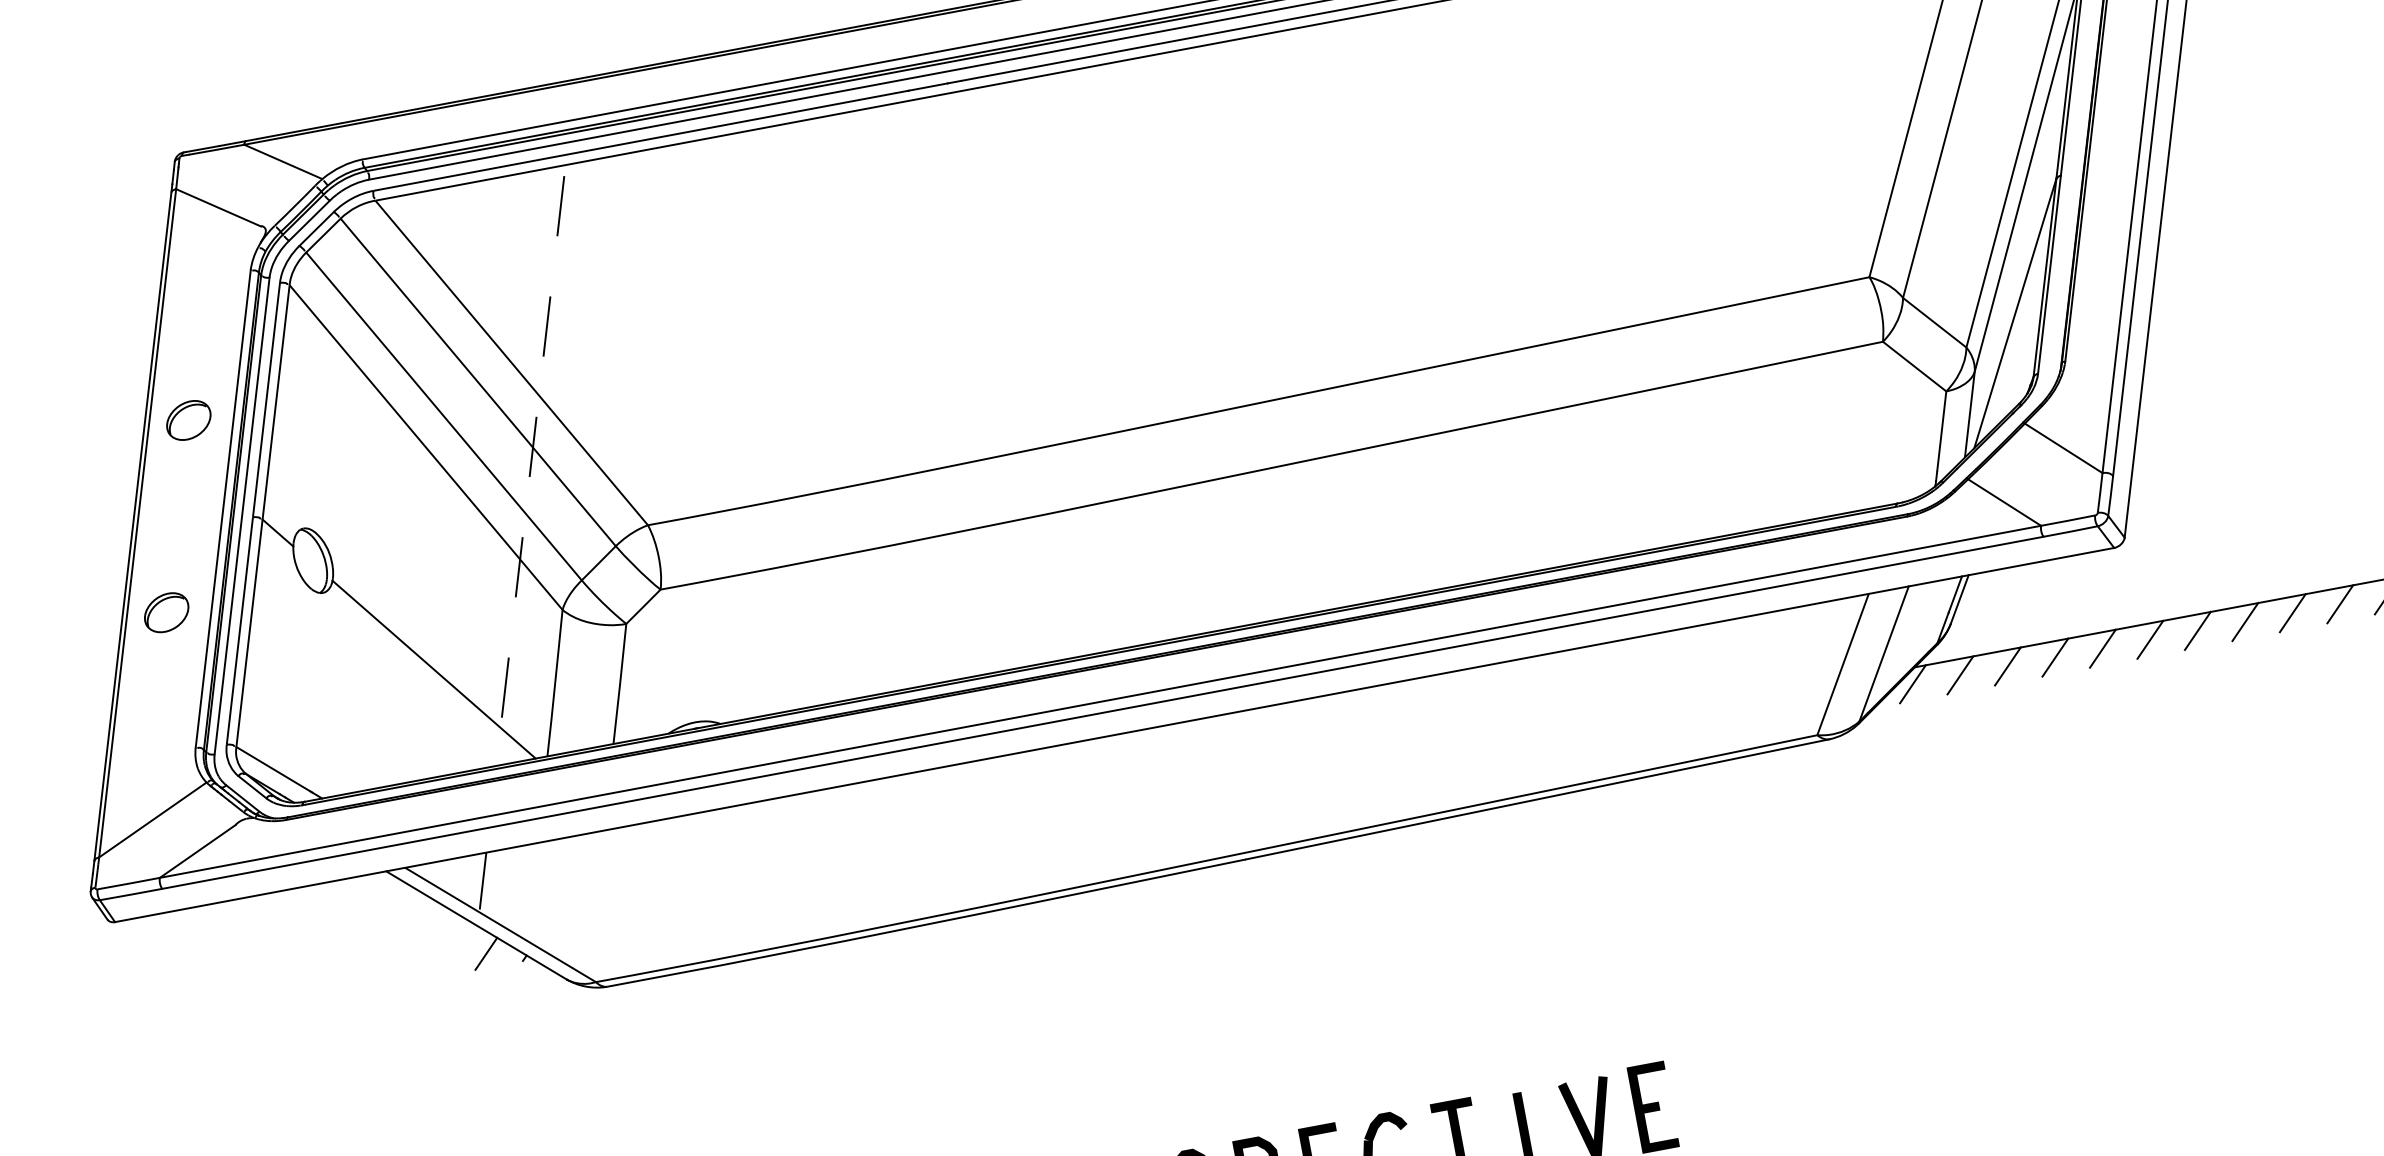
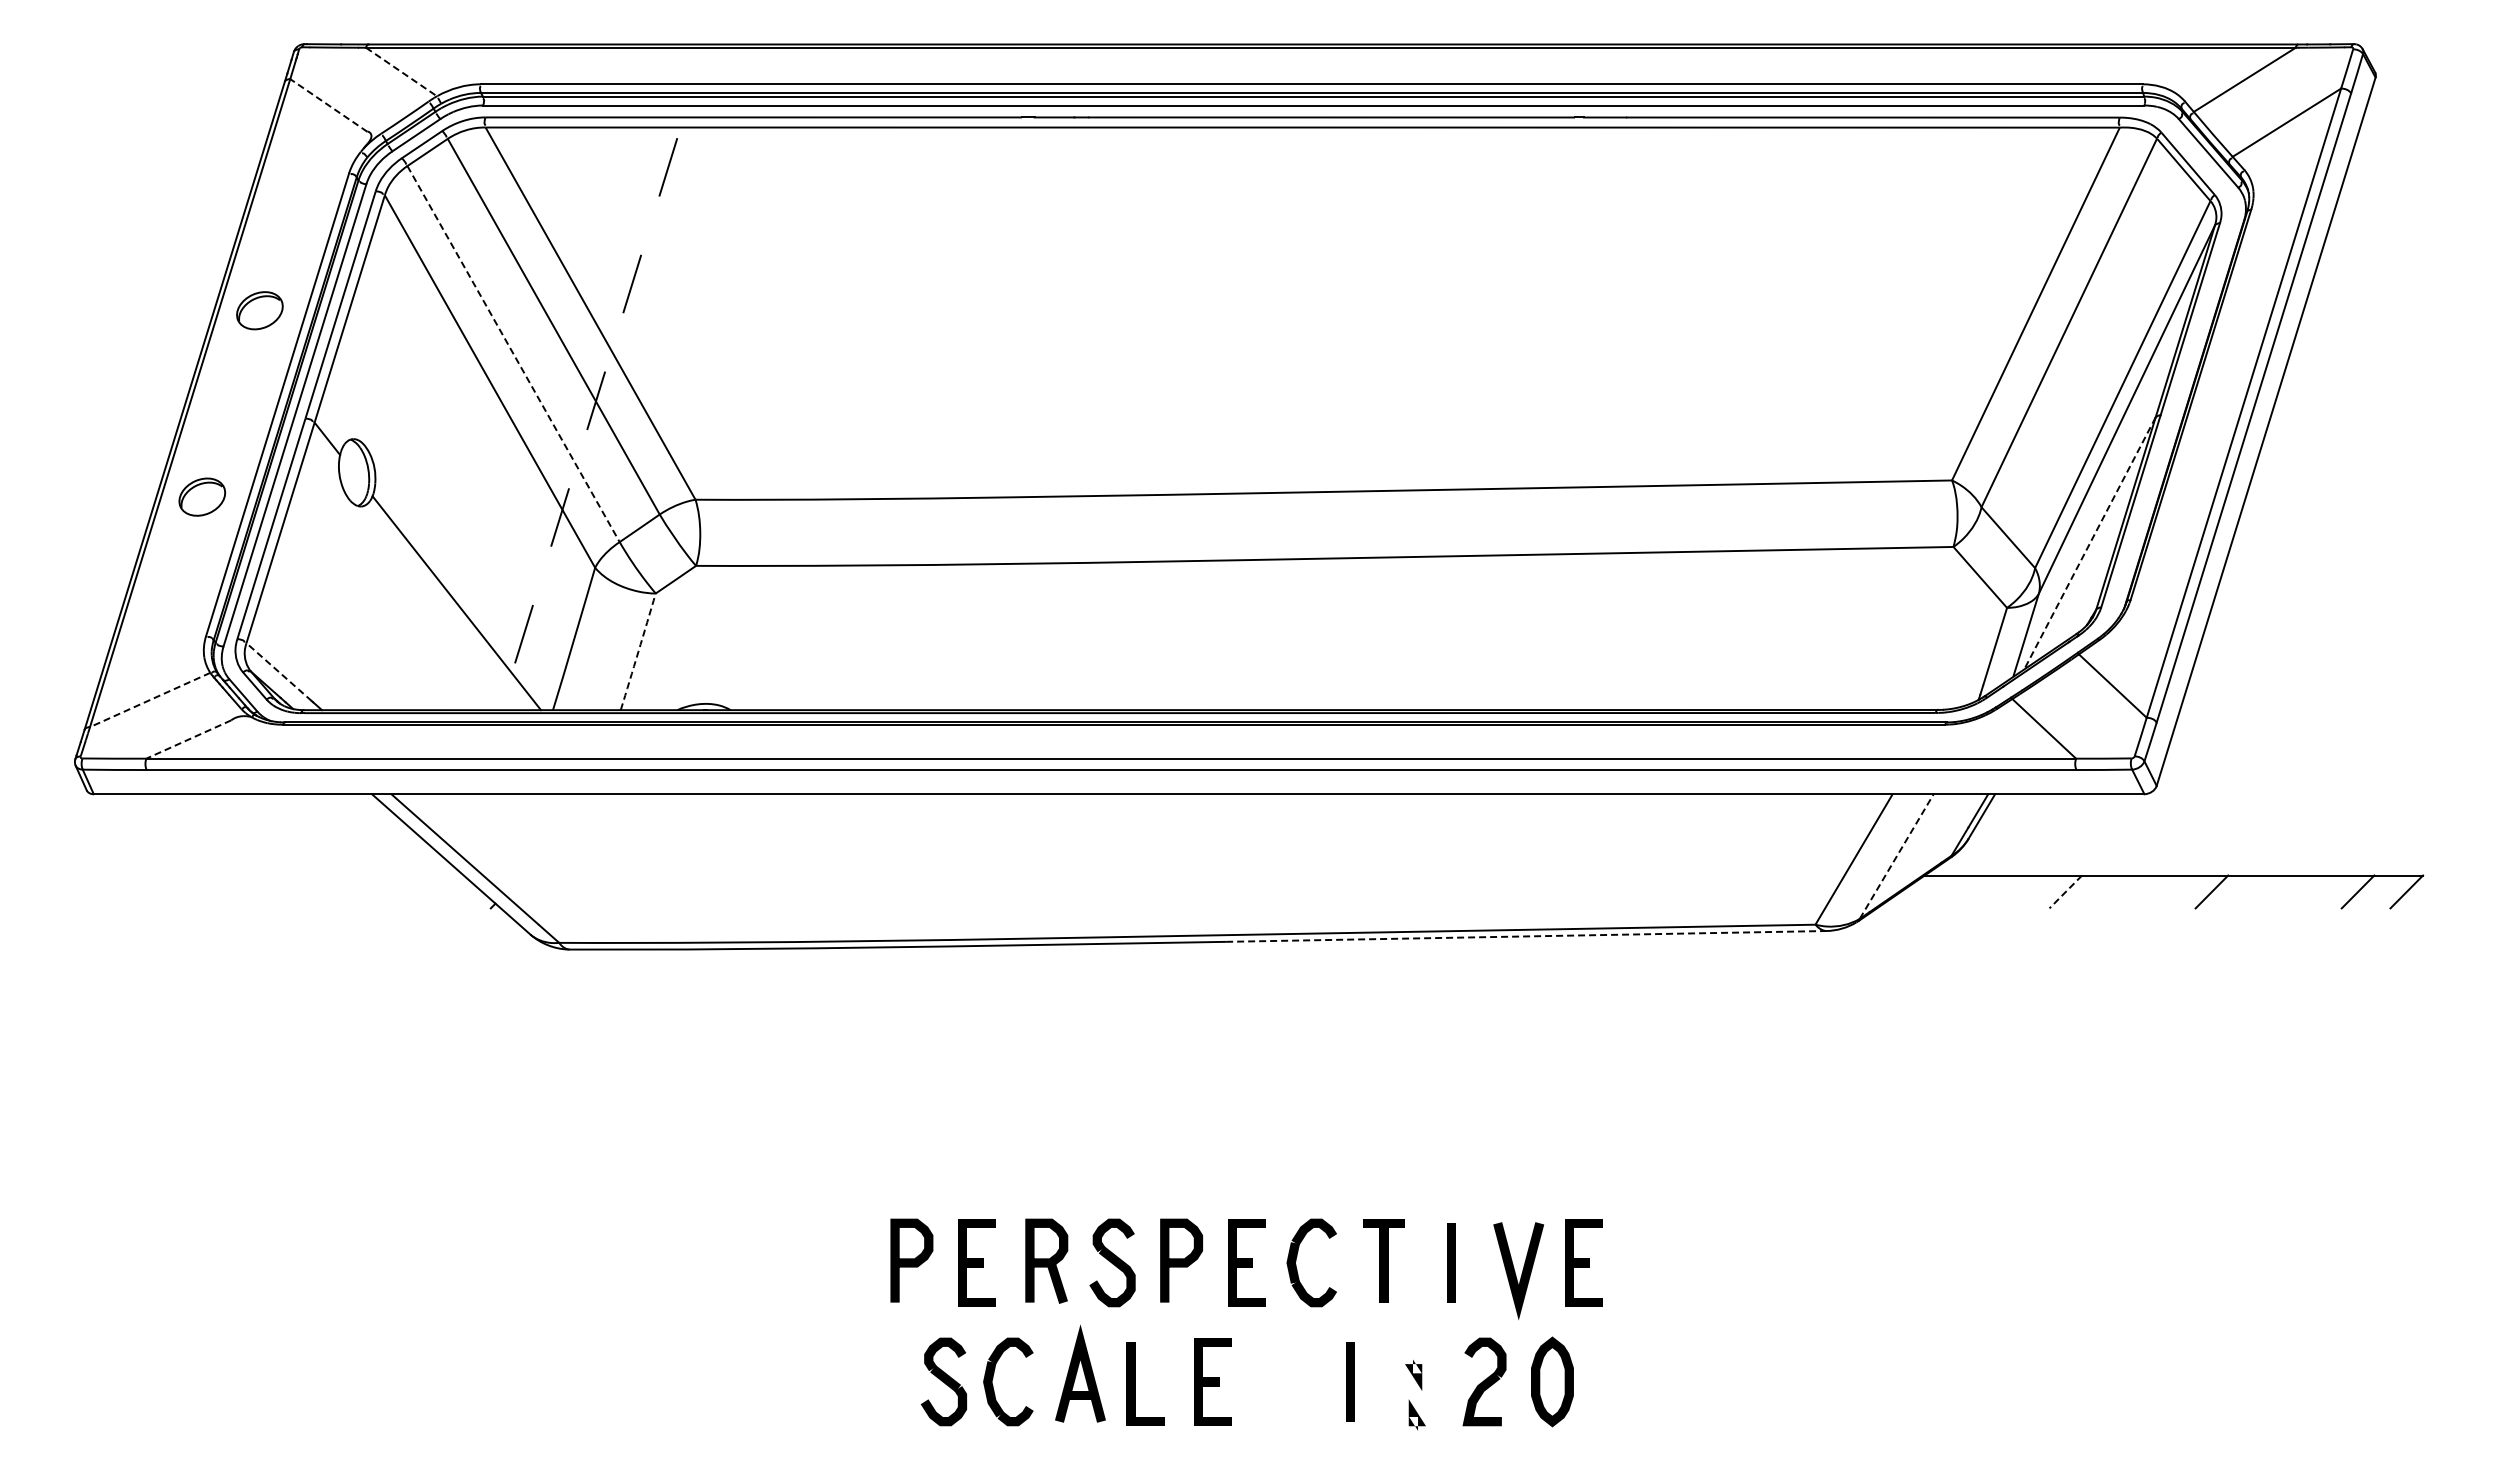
line: (283, 162) -> (401, 72), solid -> dashed
line: (218, 207) -> (328, 105), solid -> dashed
line: (2014, 313) -> (2089, 543), solid -> dashed
line: (444, 416) -> (513, 354), solid -> dashed
line: (2292, 612) -> (2309, 891), removed
line: (2245, 621) -> (2260, 891), removed
line: (2149, 639) -> (2162, 891), removed
line: (2102, 648) -> (2114, 891), removed
line: (1883, 653) -> (1896, 856), solid -> dashed
line: (2055, 658) -> (2065, 892), solid -> dashed
line: (2007, 666) -> (2016, 891), removed
line: (1960, 674) -> (1968, 891), removed
arc: (620, 683) -> (638, 651), solid -> dashed
line: (1912, 683) -> (1919, 891), removed
line: (273, 769) -> (279, 672), solid -> dashed
line: (1537, 799) -> (1526, 936), solid -> dashed
line: (152, 820) -> (149, 700), solid -> dashed
line: (197, 851) -> (188, 739), solid -> dashed
line: (482, 880) -> (465, 821), removed
line: (486, 953) -> (455, 894), removed

